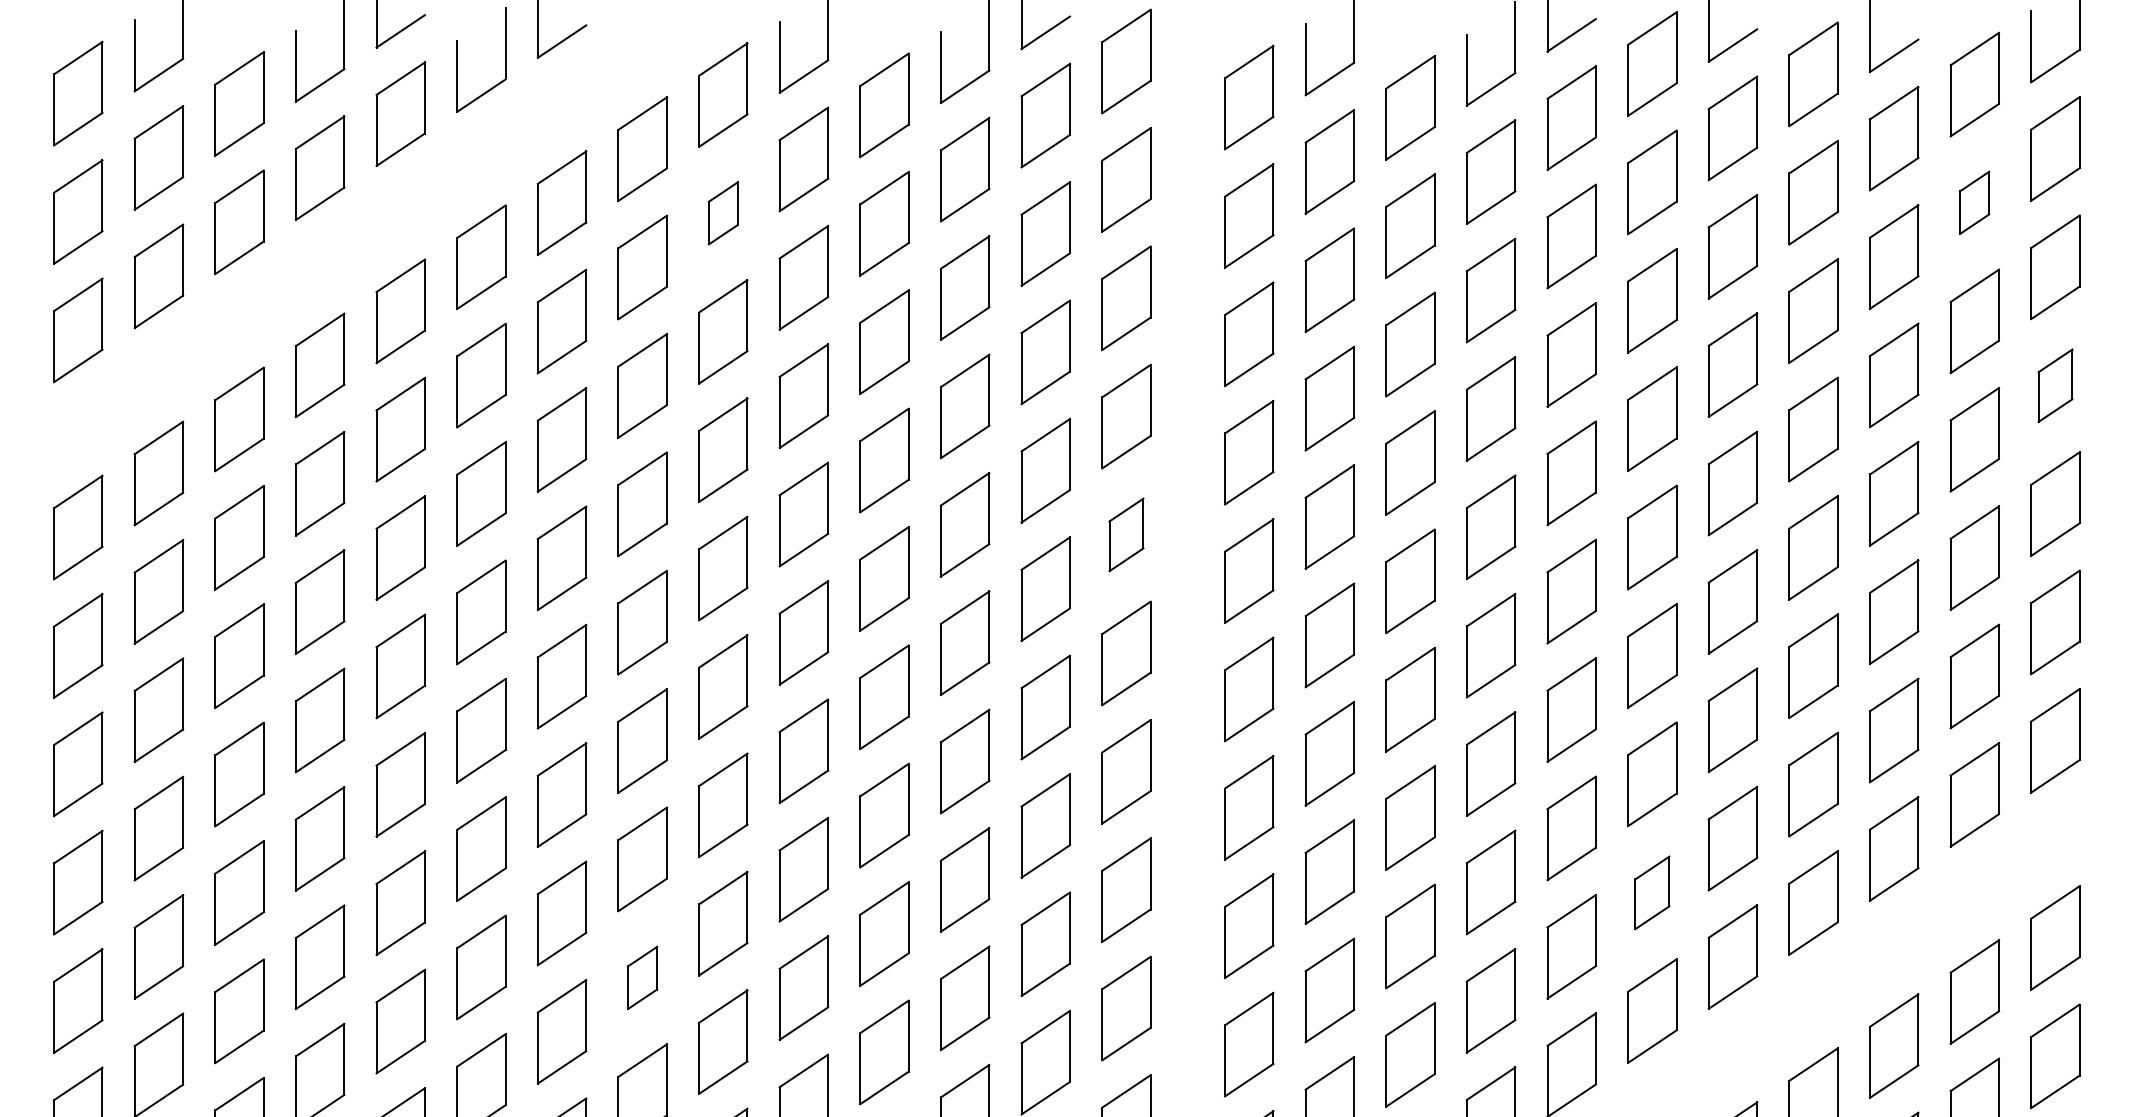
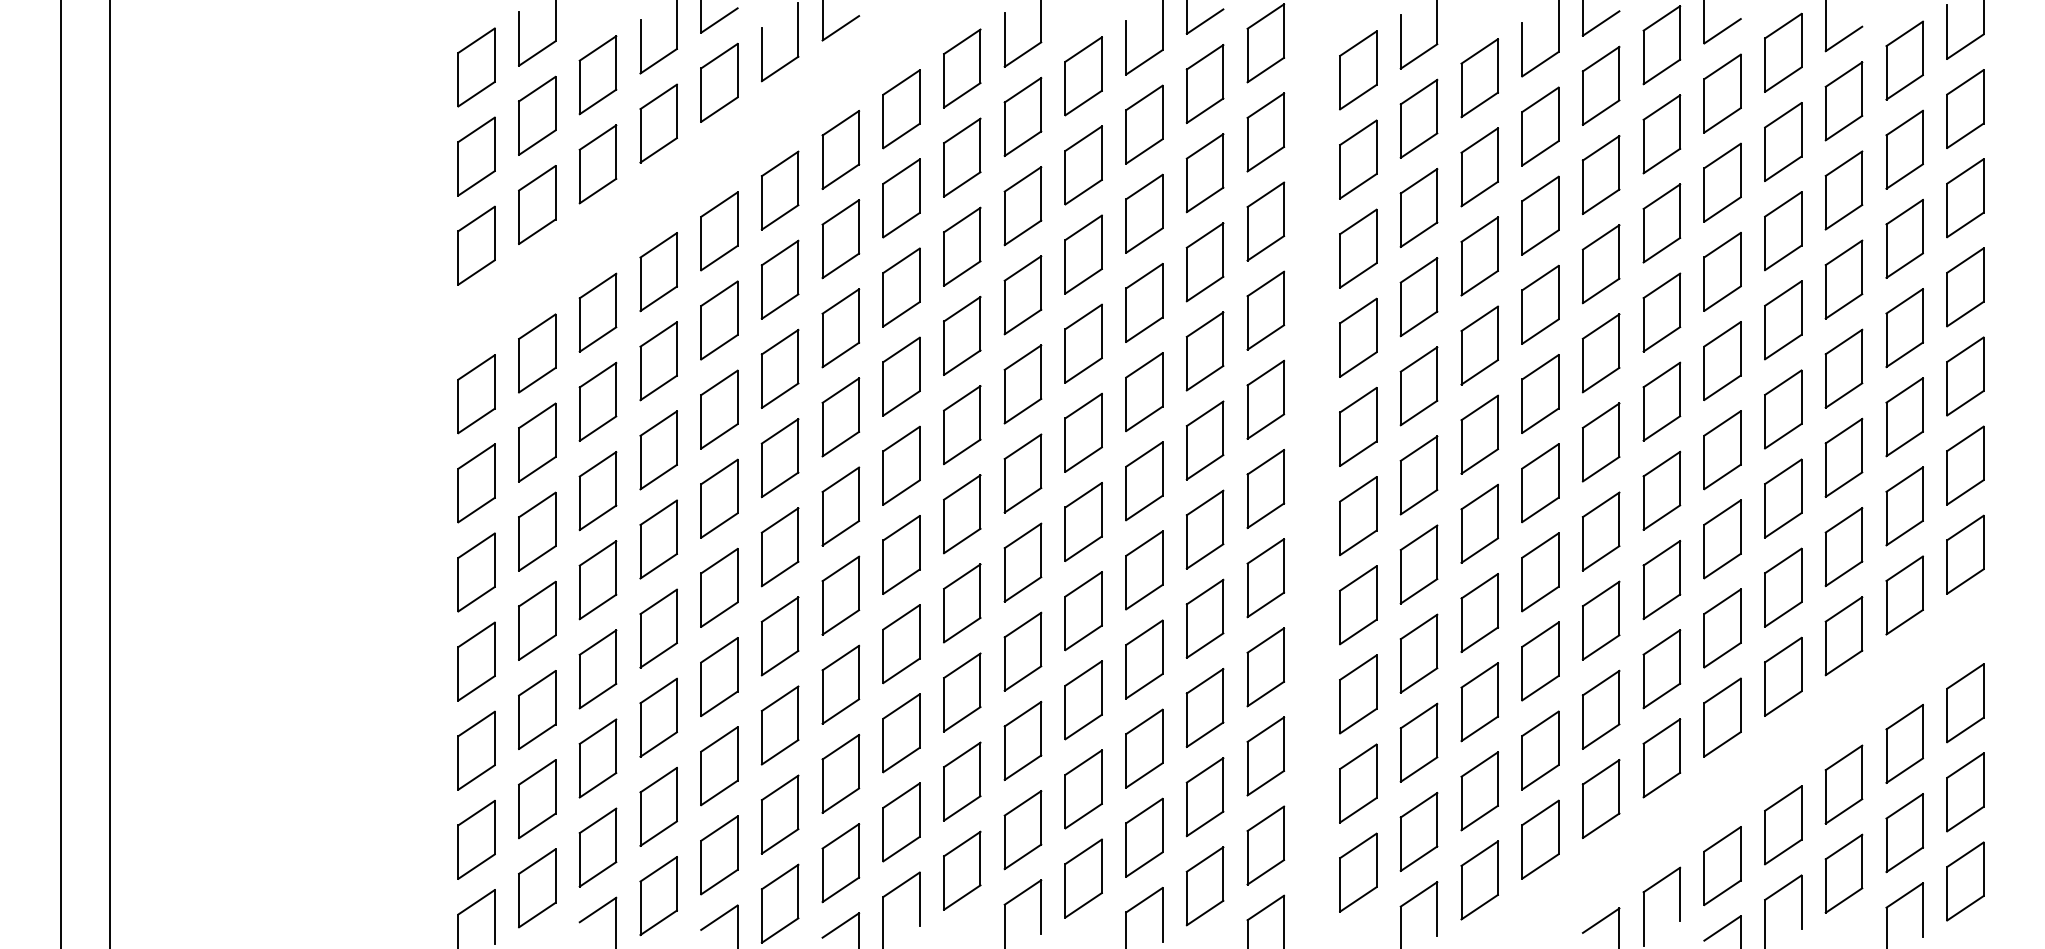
part: (1974, 202) -> (1904, 149), size x1.67
part: (723, 213) -> (962, 157), size x1.67
part: (2055, 385) -> (1965, 287), size x1.43
part: (1125, 534) -> (1265, 399), size x1.43
part: (1651, 893) -> (1661, 669), size x1.43
part: (642, 978) -> (901, 733), size x1.67

